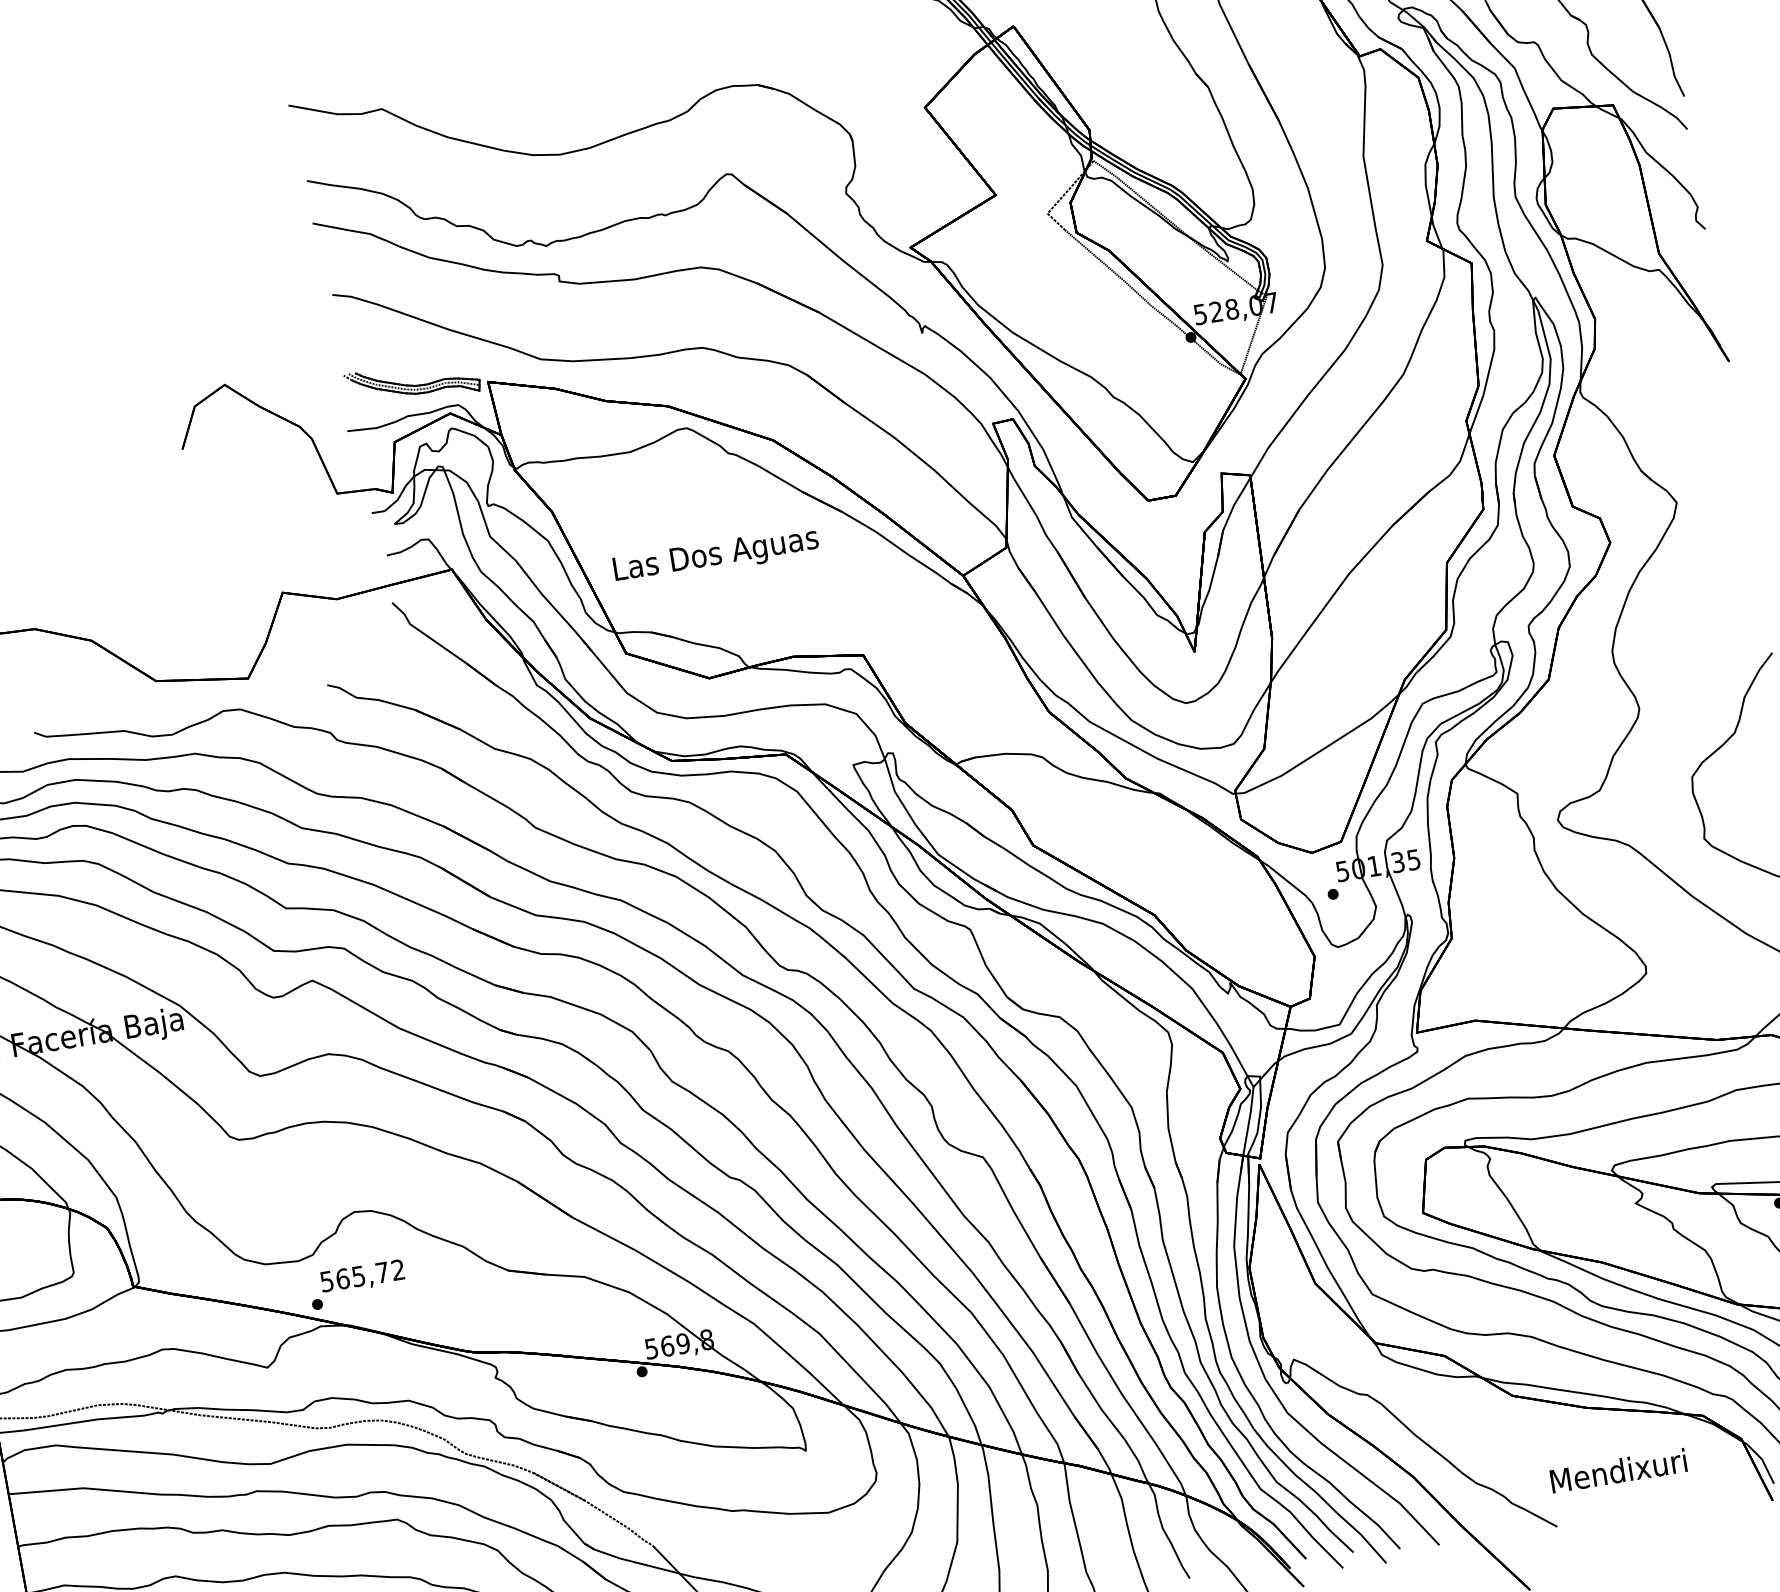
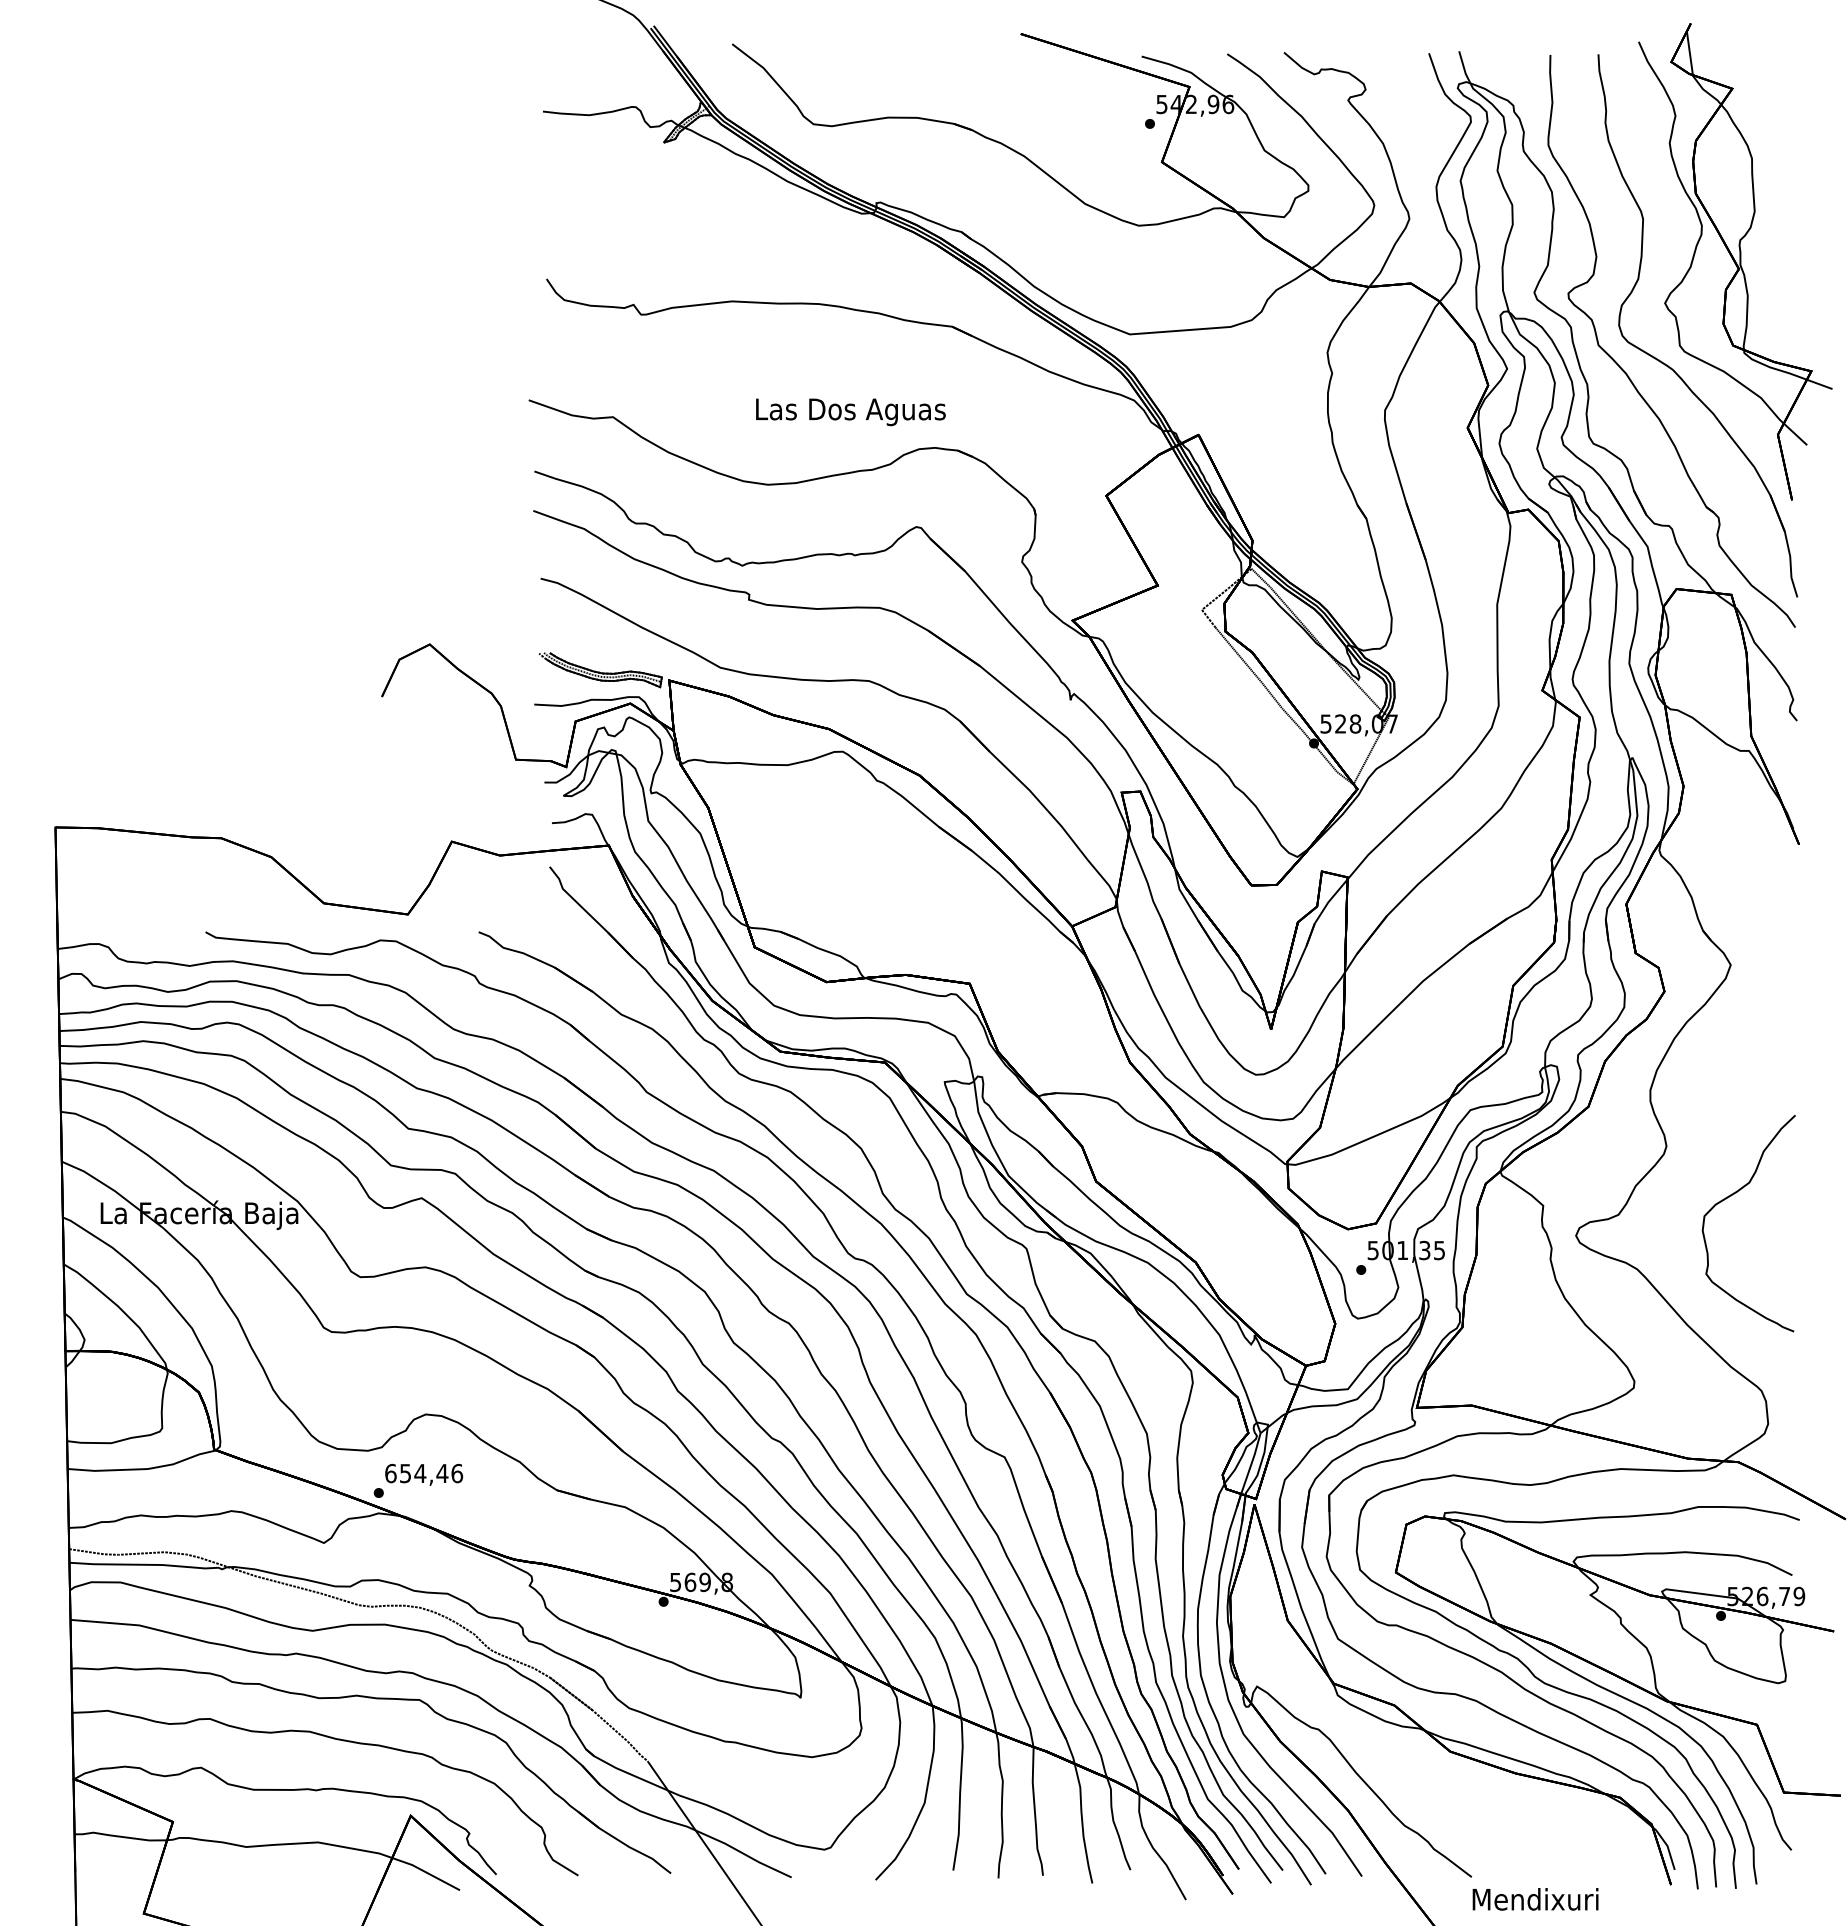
text: (715, 556) -> (850, 412), moved
text: (363, 1275) -> (424, 1473), 565,72 -> 654,46
text: (1618, 1471) -> (1535, 1899), moved

